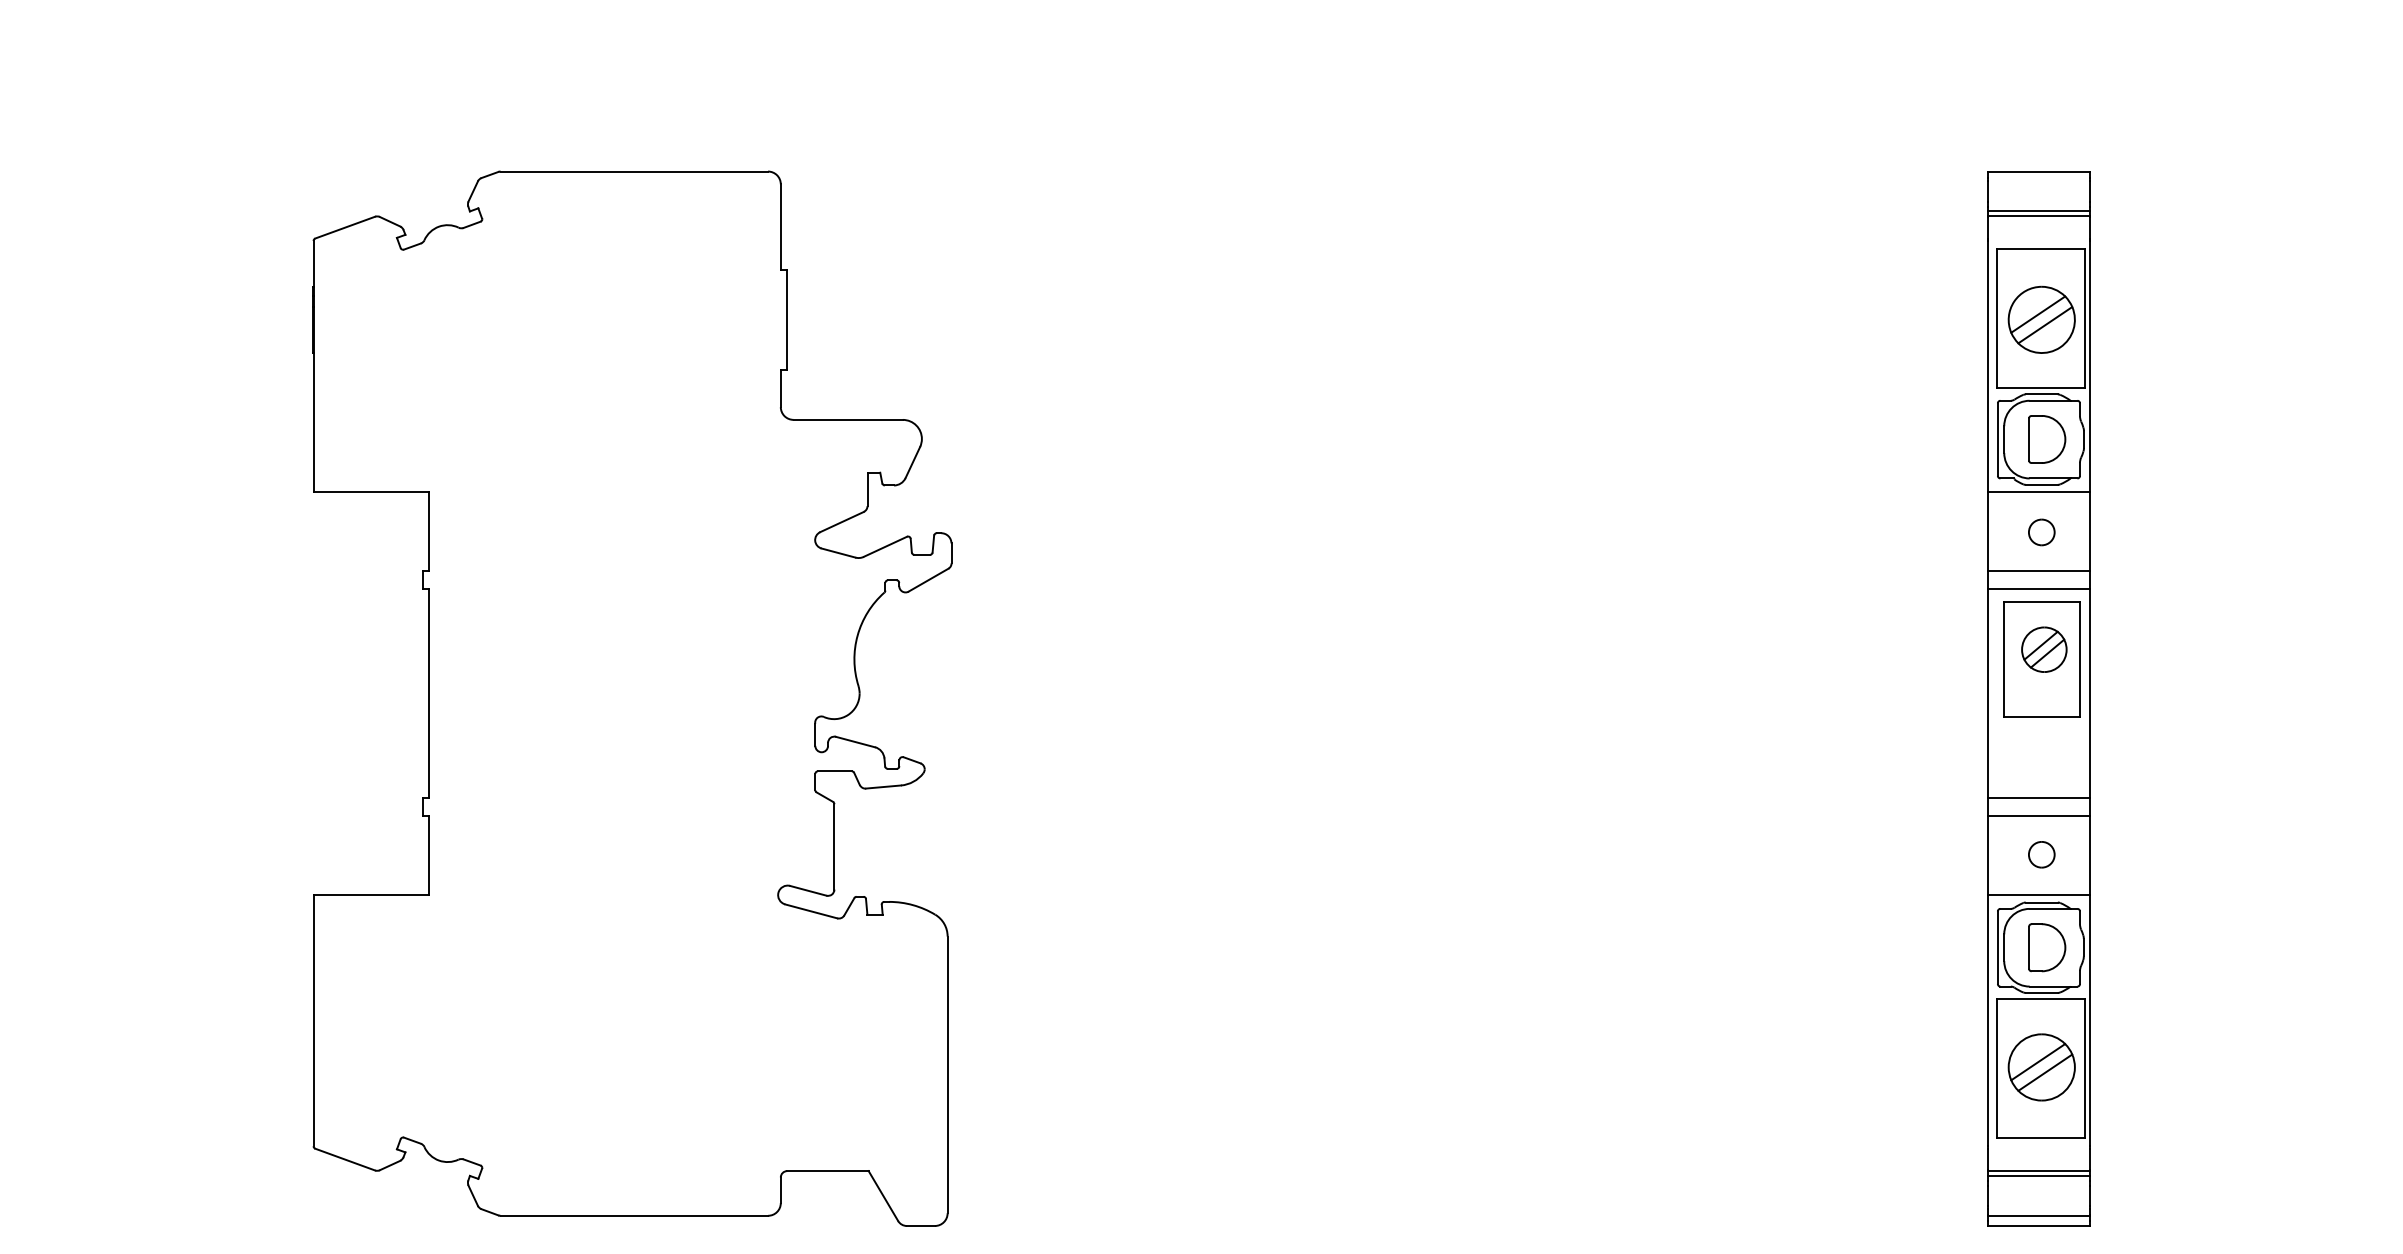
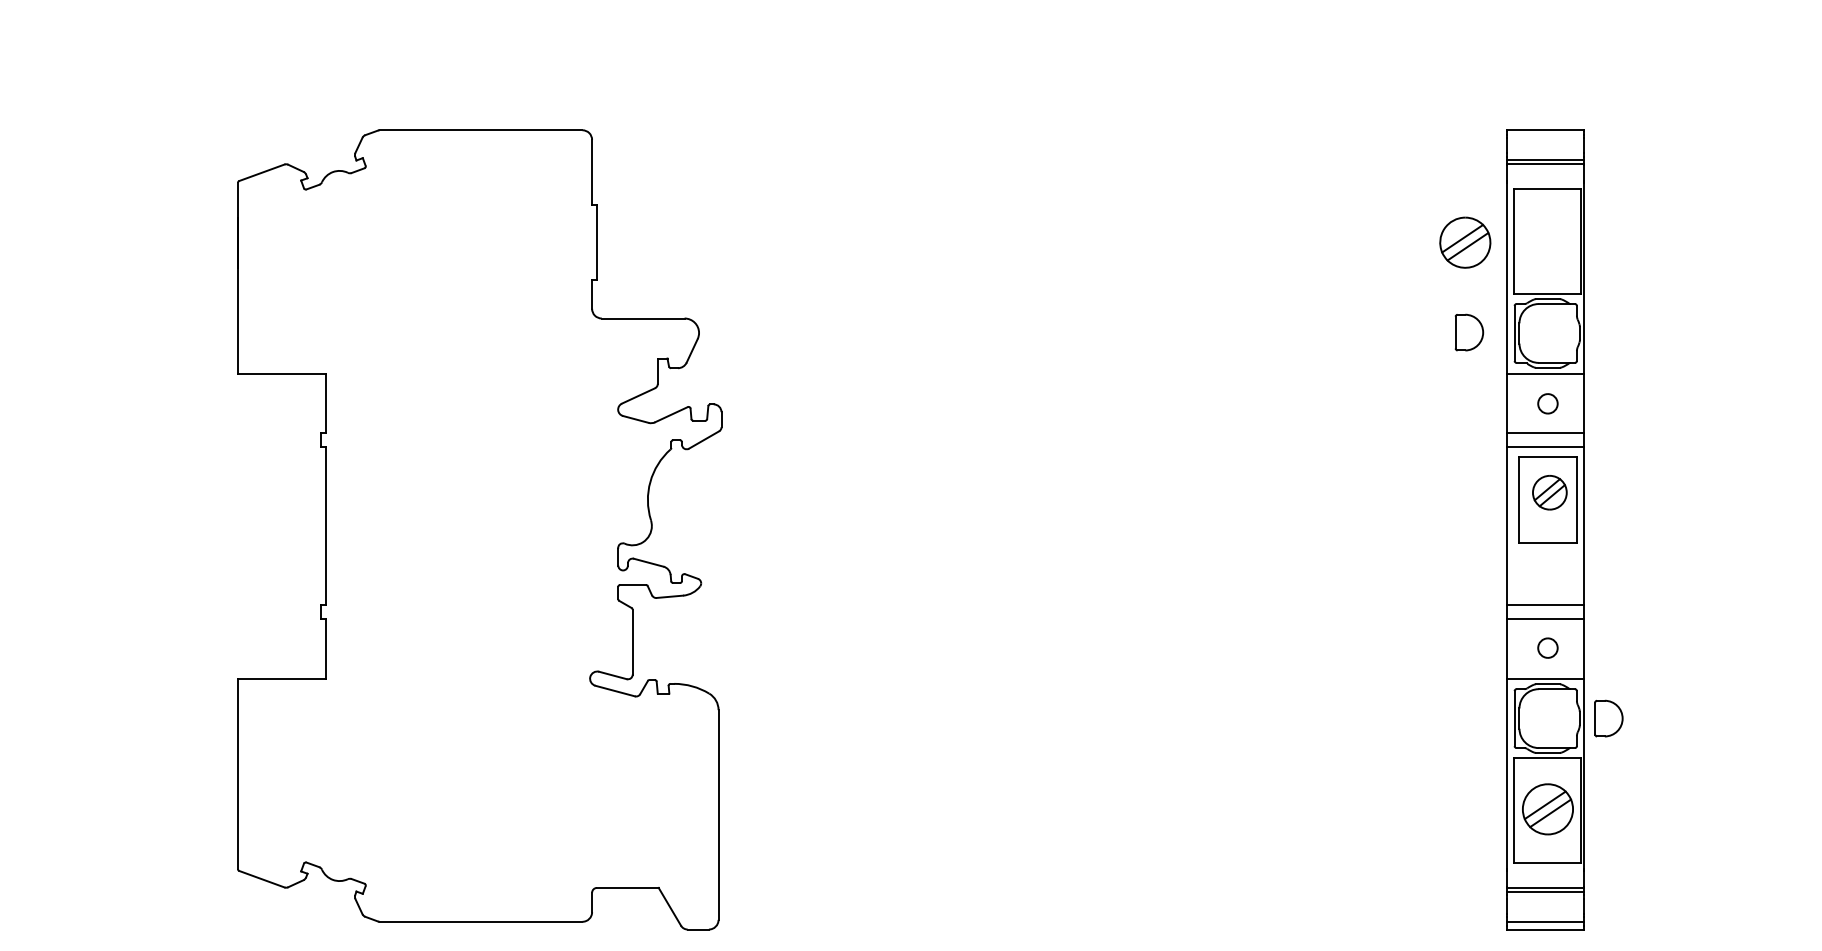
part: (2041, 319) -> (1465, 242), moved
part: (2047, 439) -> (1469, 332), moved
part: (2047, 947) -> (1609, 718), moved

